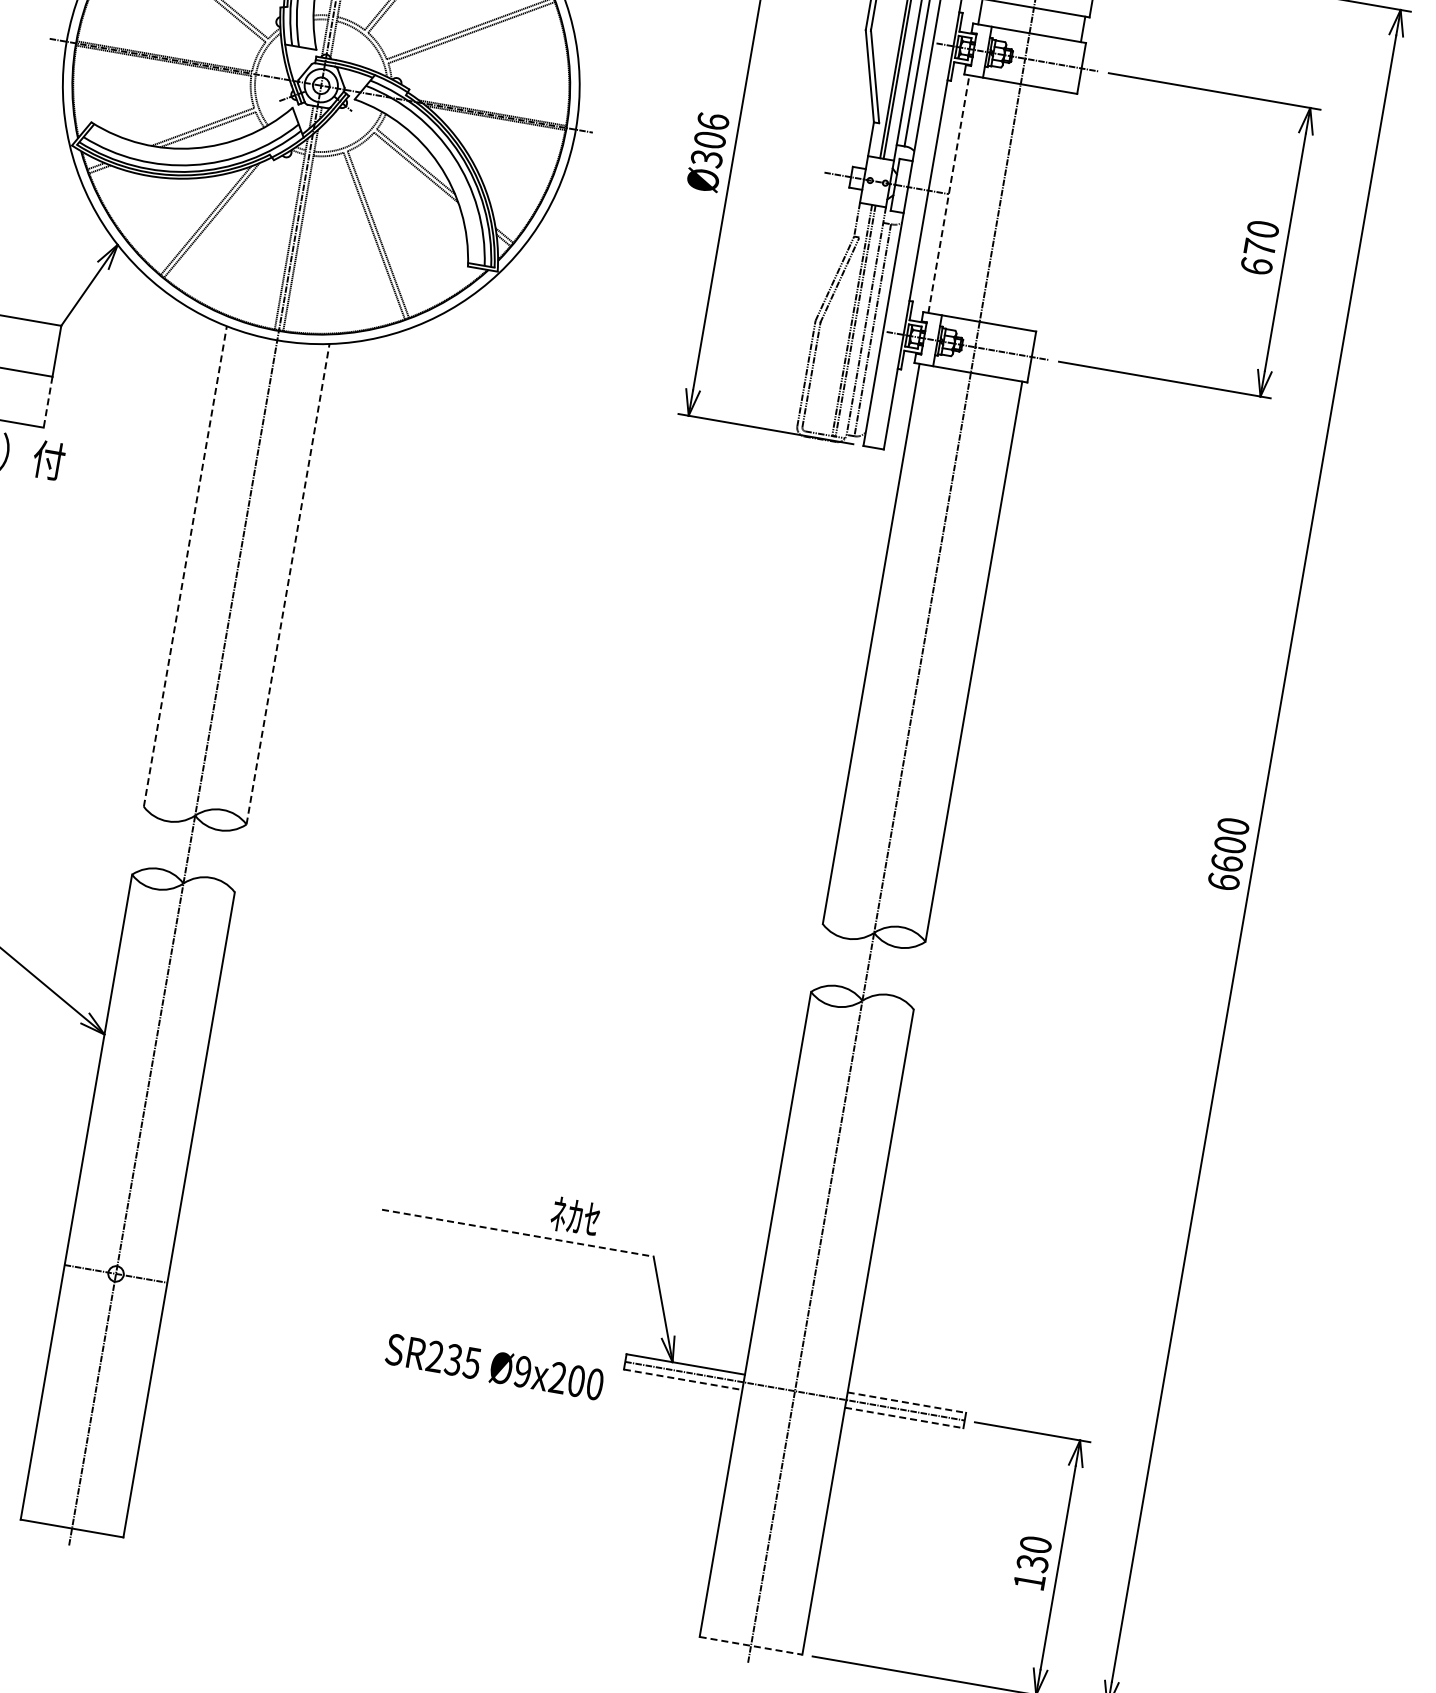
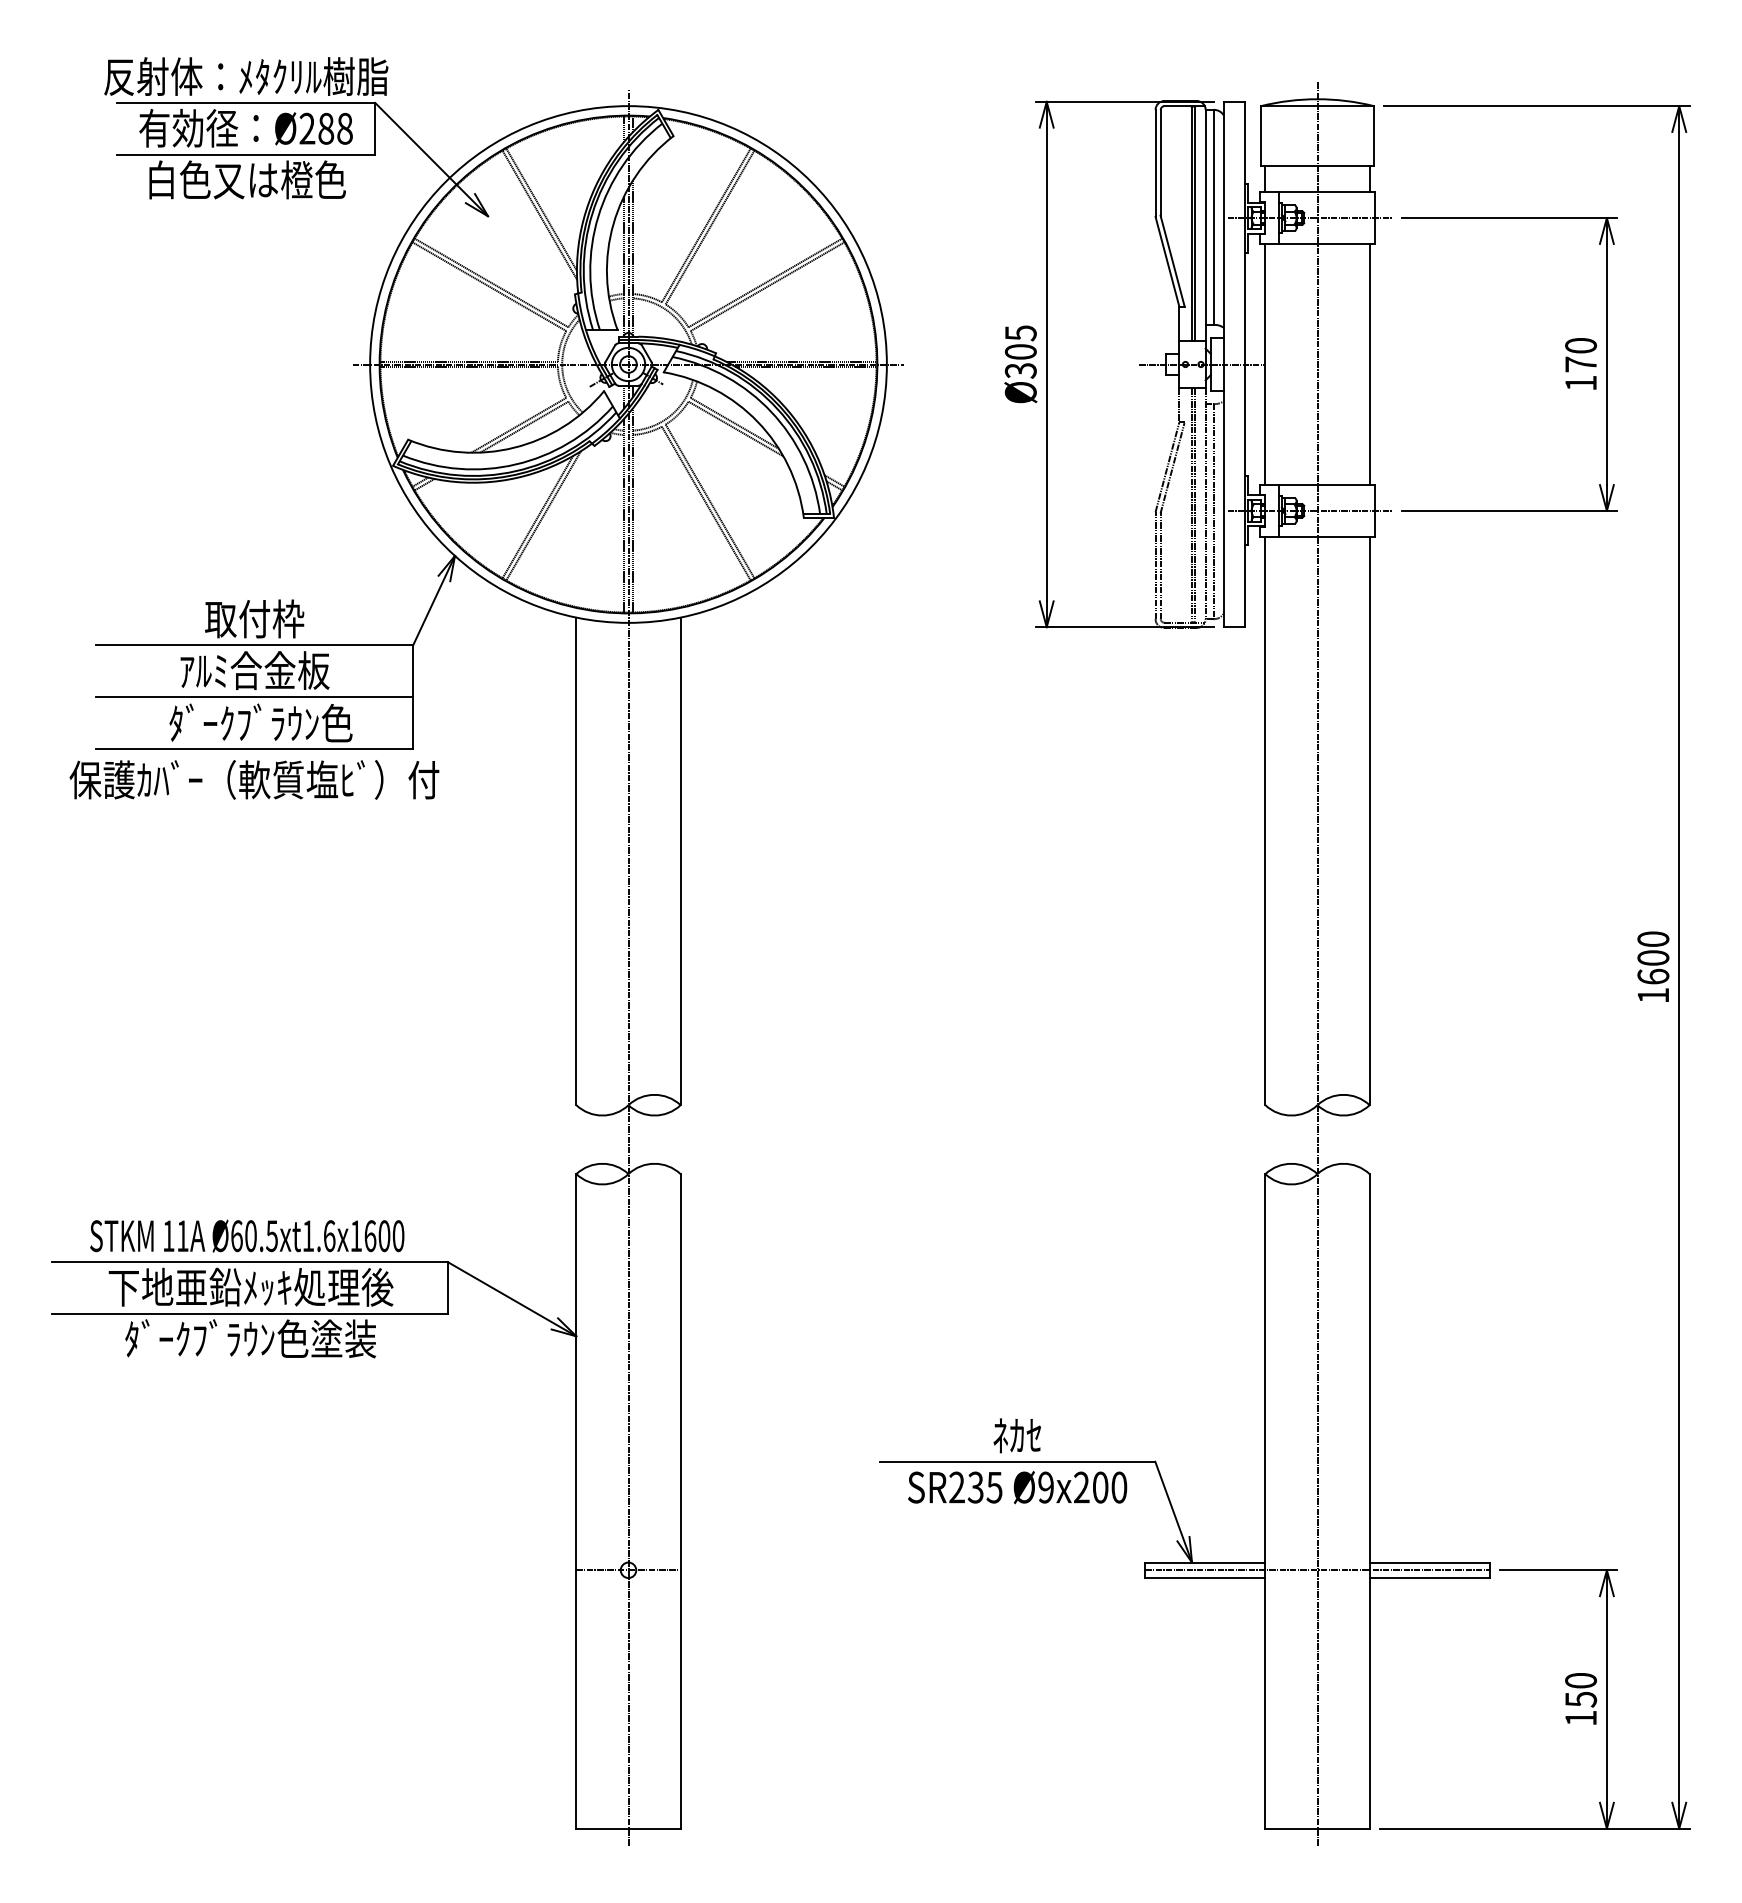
text: (712, 121) -> (1020, 333), Ø306 -> Ø305
line: (948, 194) -> (1265, 364), dashed -> solid
line: (1051, 211) -> (1369, 364), added
text: (1257, 265) -> (1581, 382), 670 -> 170
line: (48, 401) -> (413, 722), dashed -> solid
line: (185, 566) -> (576, 861), dashed -> solid
line: (287, 584) -> (680, 861), dashed -> solid
text: (1224, 880) -> (1653, 994), 6600 -> 1600
text: (574, 1216) -> (1016, 1435), moved
line: (517, 1232) -> (1017, 1461), dashed -> solid
text: (494, 1366) -> (1017, 1487), moved
line: (683, 1380) -> (1205, 1578), dashed -> solid
line: (907, 1402) -> (1430, 1562), dashed -> solid
line: (904, 1418) -> (1430, 1578), dashed -> solid
text: (1032, 1563) -> (1580, 1699), 130 -> 150
line: (752, 1645) -> (1318, 1828), dashed -> solid

